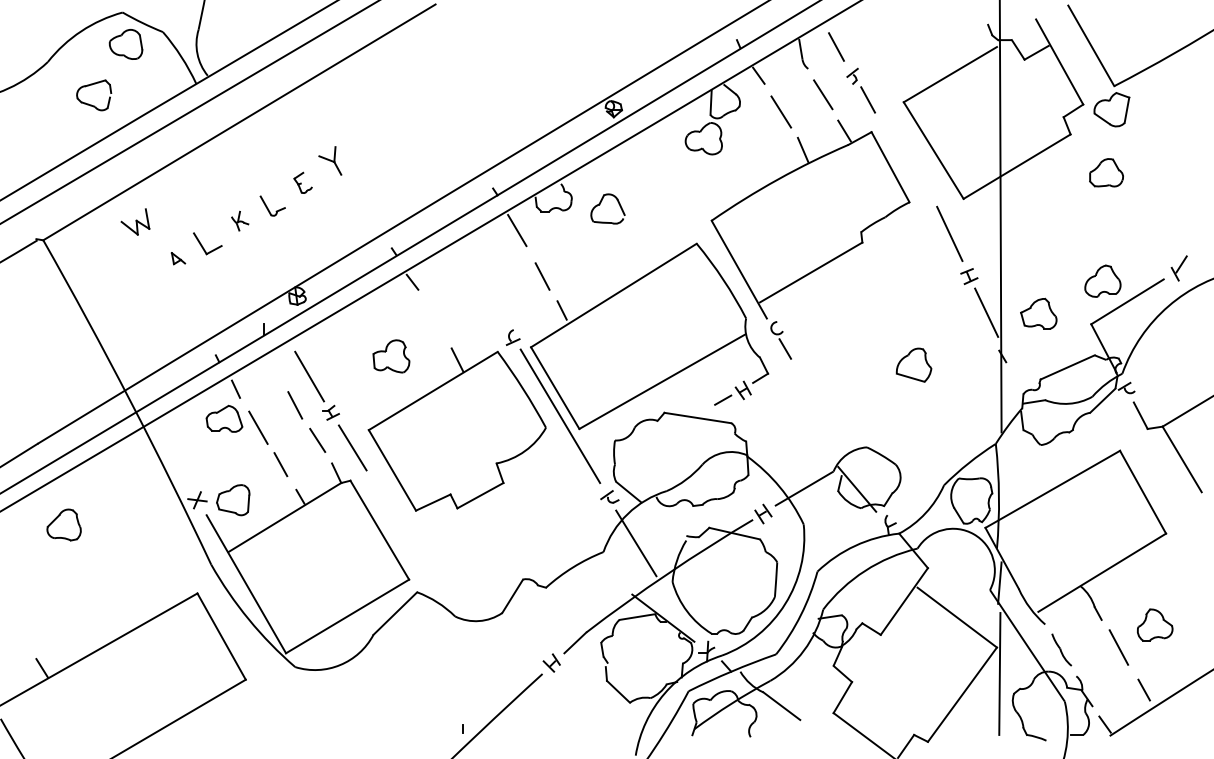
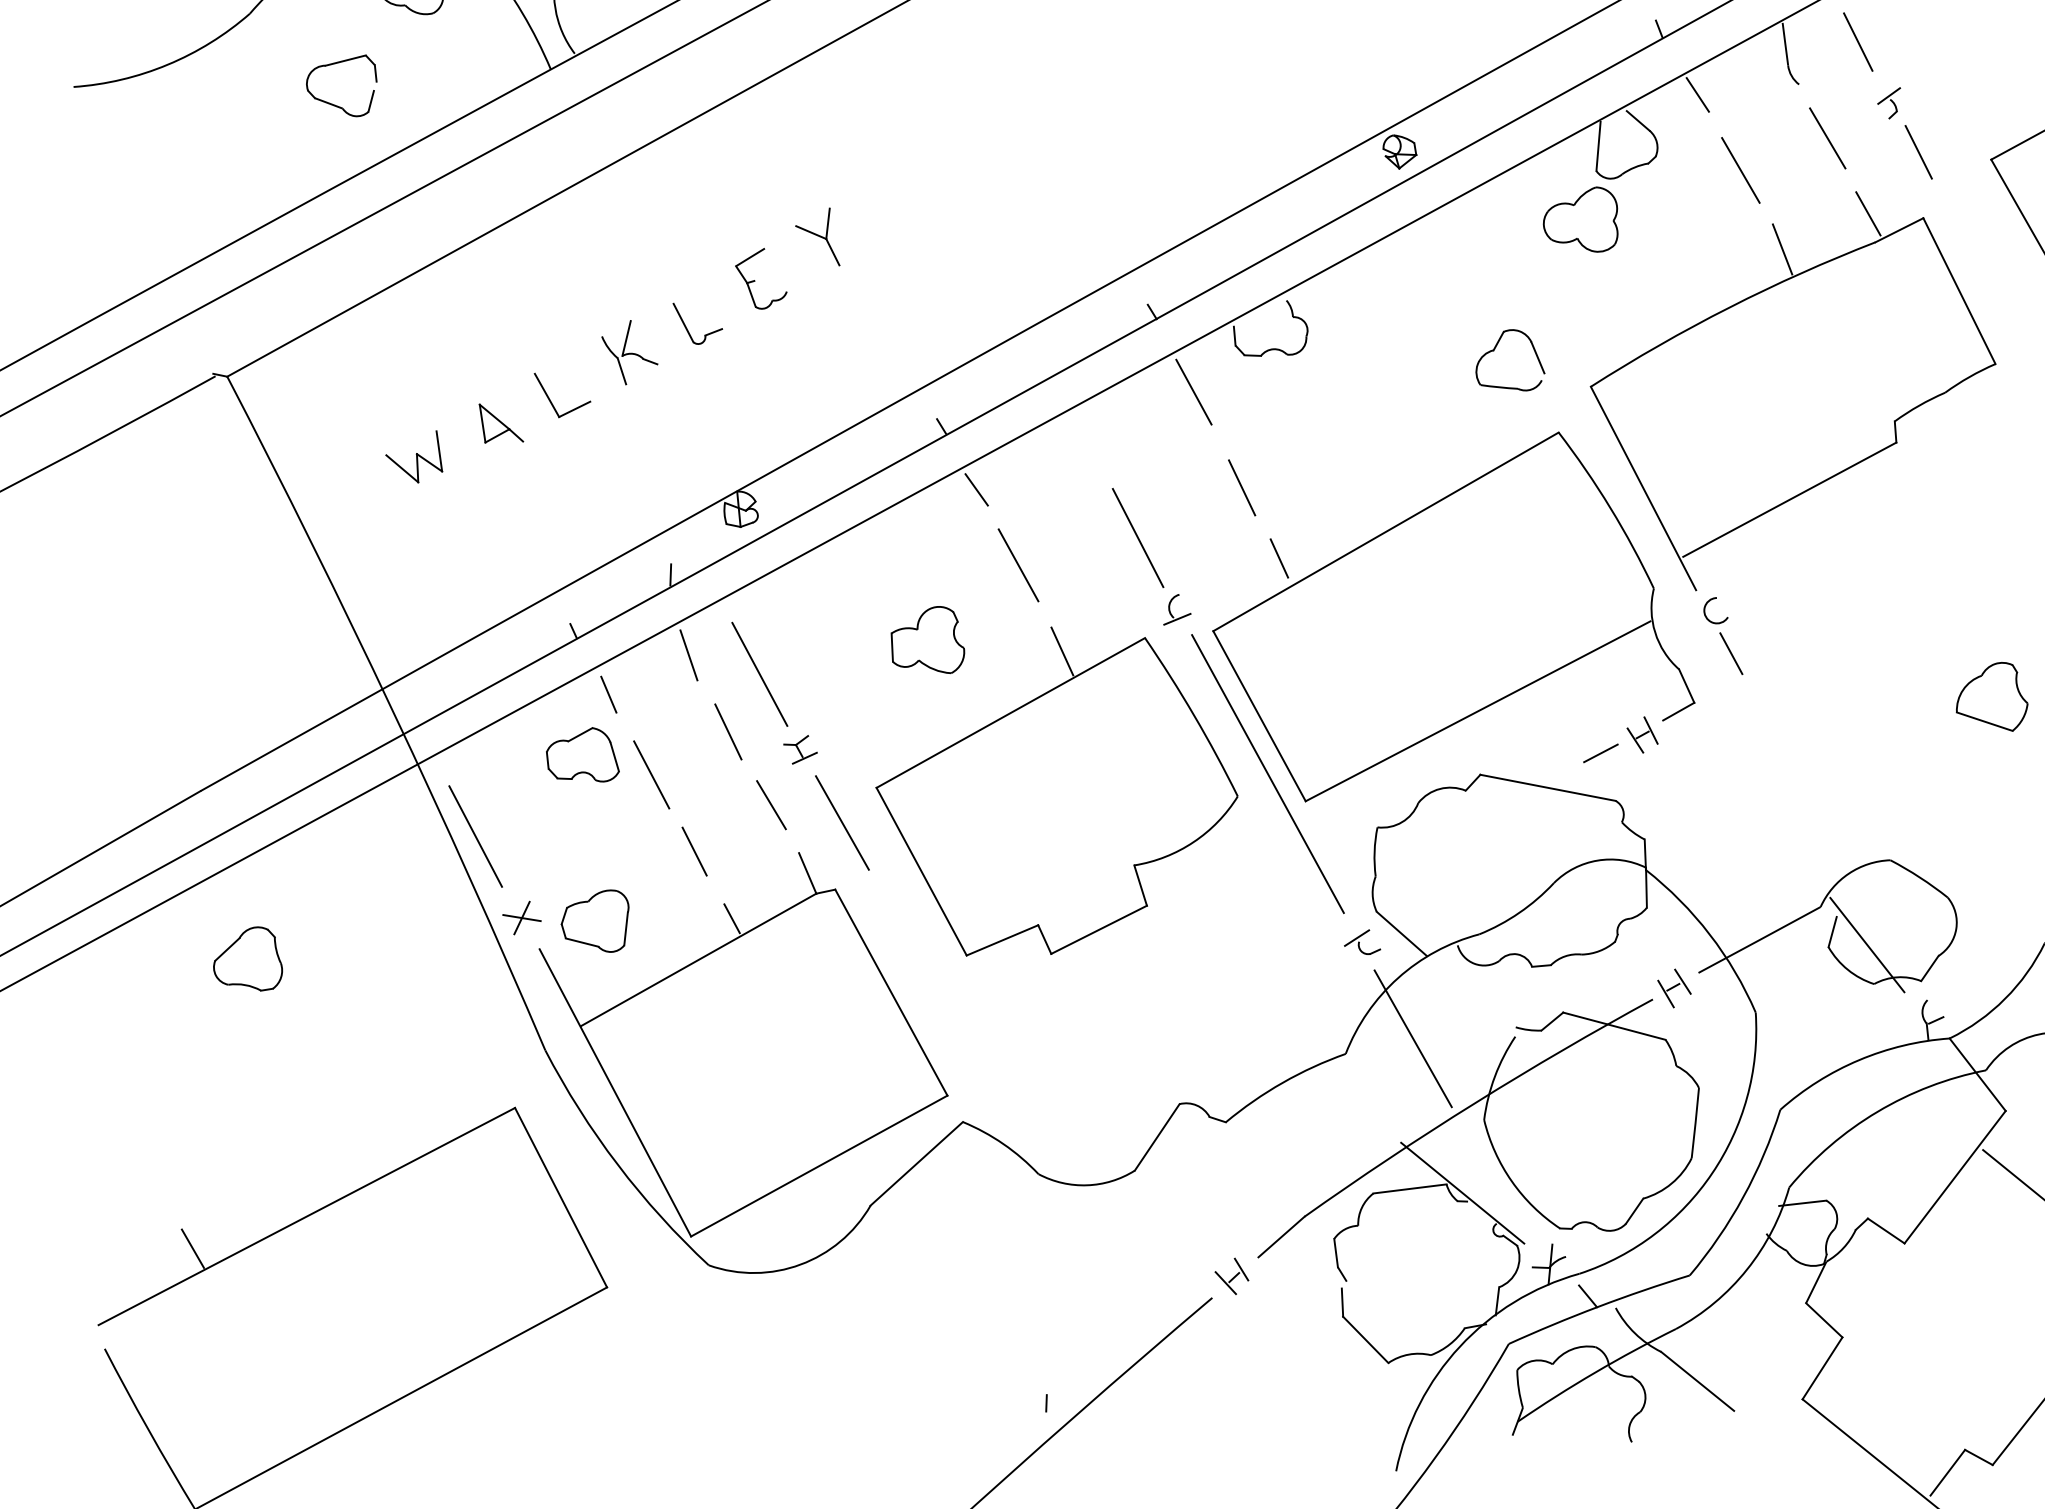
part: (302, 182) -> (759, 278), size x1.43
part: (600, 204) -> (1495, 350), moved
part: (239, 220) -> (628, 351), size x1.67
part: (135, 221) -> (414, 455), moved
part: (178, 258) -> (501, 423), size x1.67
line: (492, 302) -> (1138, 537), added
line: (434, 318) -> (1018, 565), added
line: (274, 368) -> (688, 655), added
line: (173, 461) -> (476, 837), added

